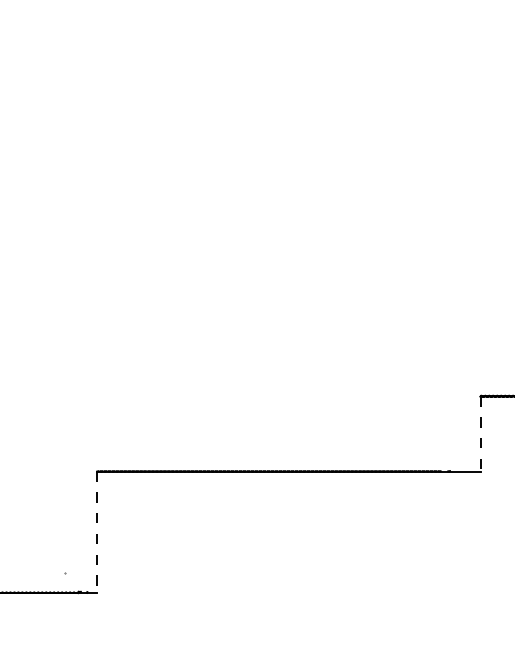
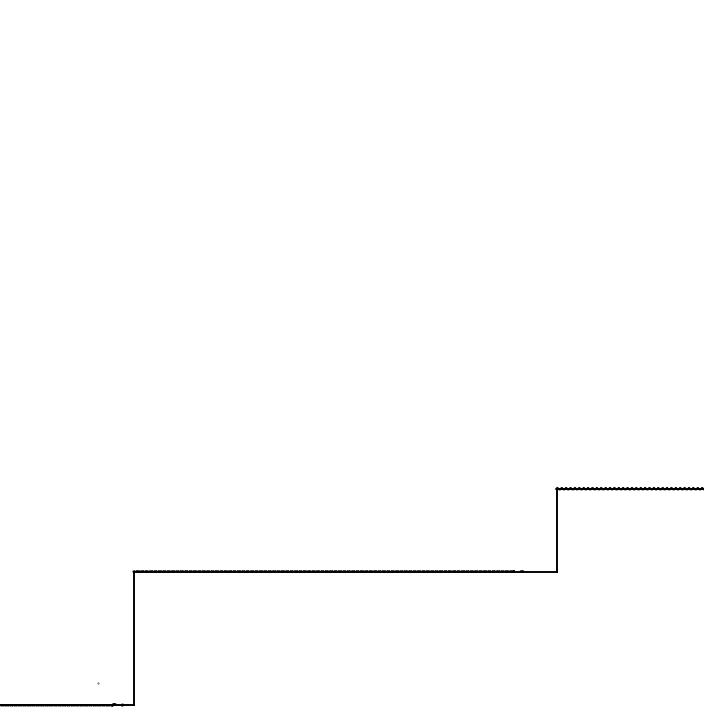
line: (480, 434) -> (556, 530), dashed -> solid
line: (97, 532) -> (133, 638), dashed -> solid

